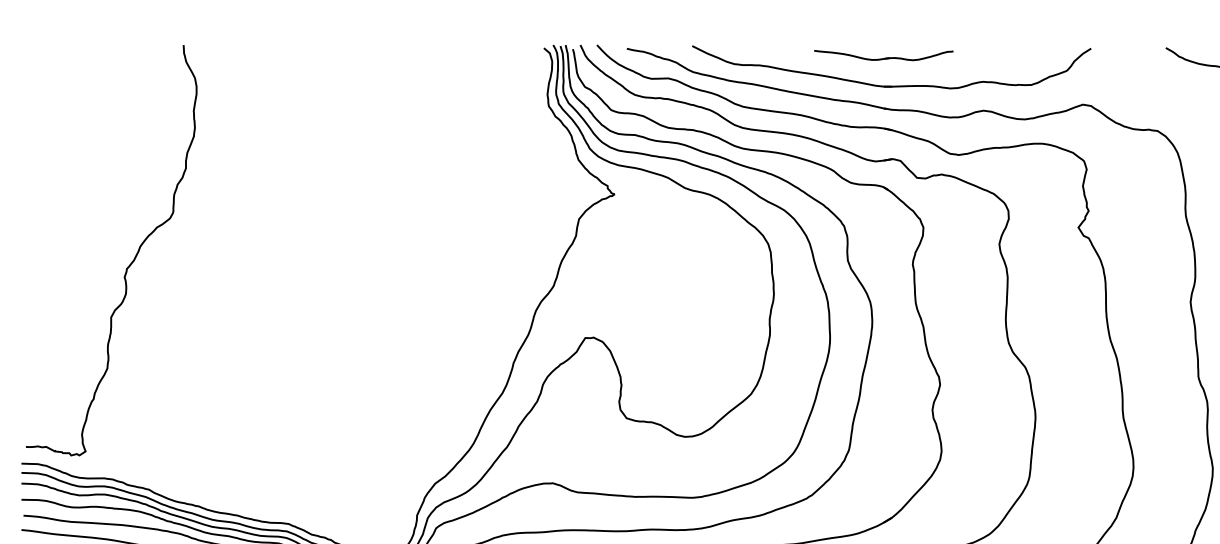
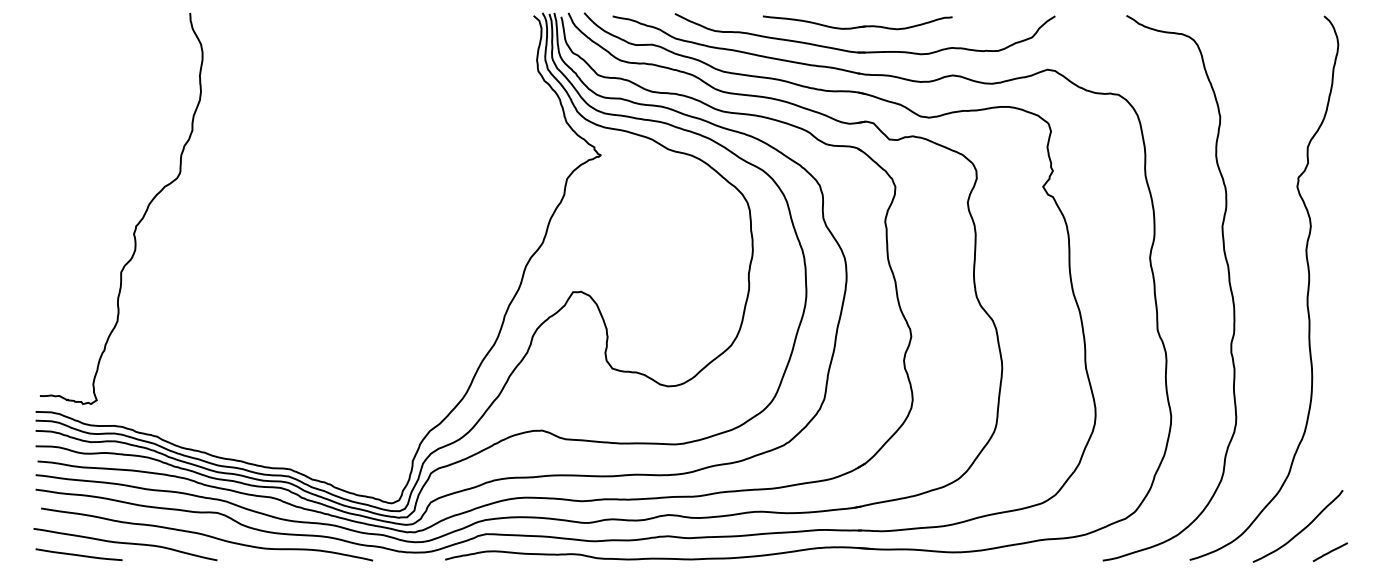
part: (883, 55) -> (857, 22), size x1.43

